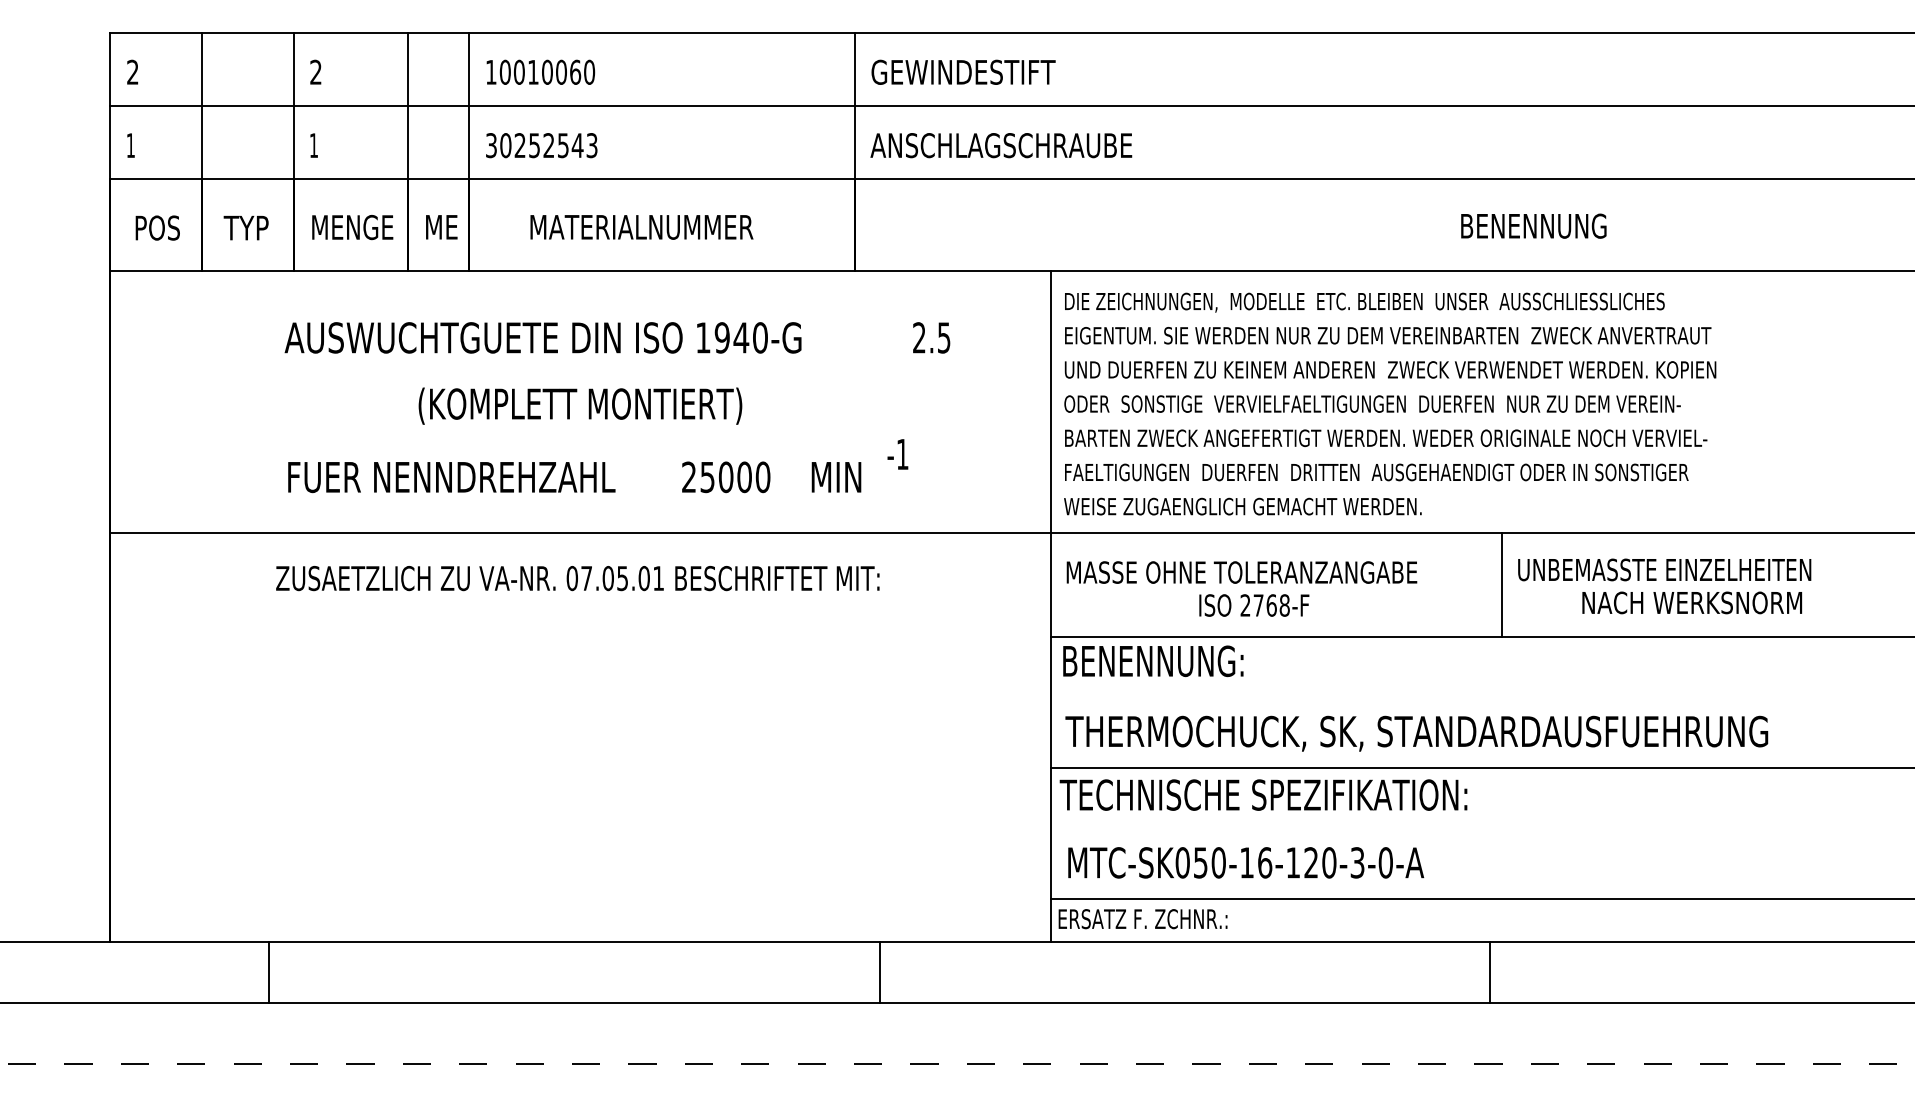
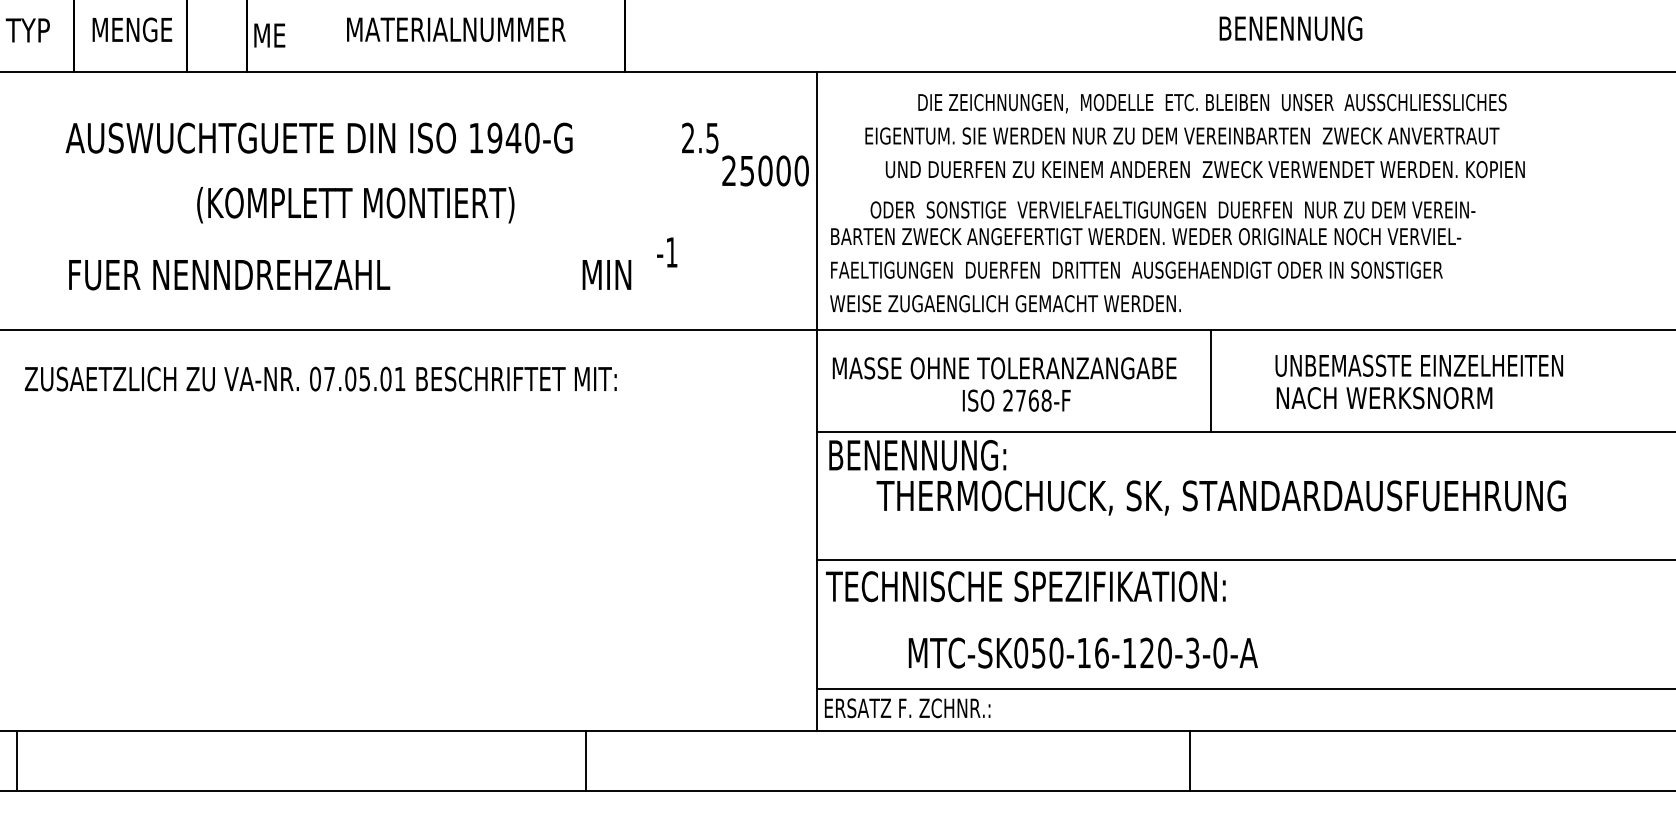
text: (441, 227) -> (269, 35), moved
text: (641, 227) -> (455, 29), moved
text: (1364, 302) -> (1212, 103), moved
text: (1388, 335) -> (1182, 135), moved
text: (1390, 369) -> (1205, 169), moved
text: (1372, 403) -> (1172, 209), moved
text: (726, 477) -> (765, 171), moved
text: (577, 578) -> (320, 379), moved
line: (1502, 585) -> (1211, 381), moved
text: (1692, 602) -> (1384, 397), moved
text: (1416, 733) -> (1220, 497), moved
text: (1246, 862) -> (1083, 652), moved
line: (269, 972) -> (17, 760), moved
line: (879, 972) -> (586, 760), moved
line: (1490, 972) -> (1190, 760), moved

